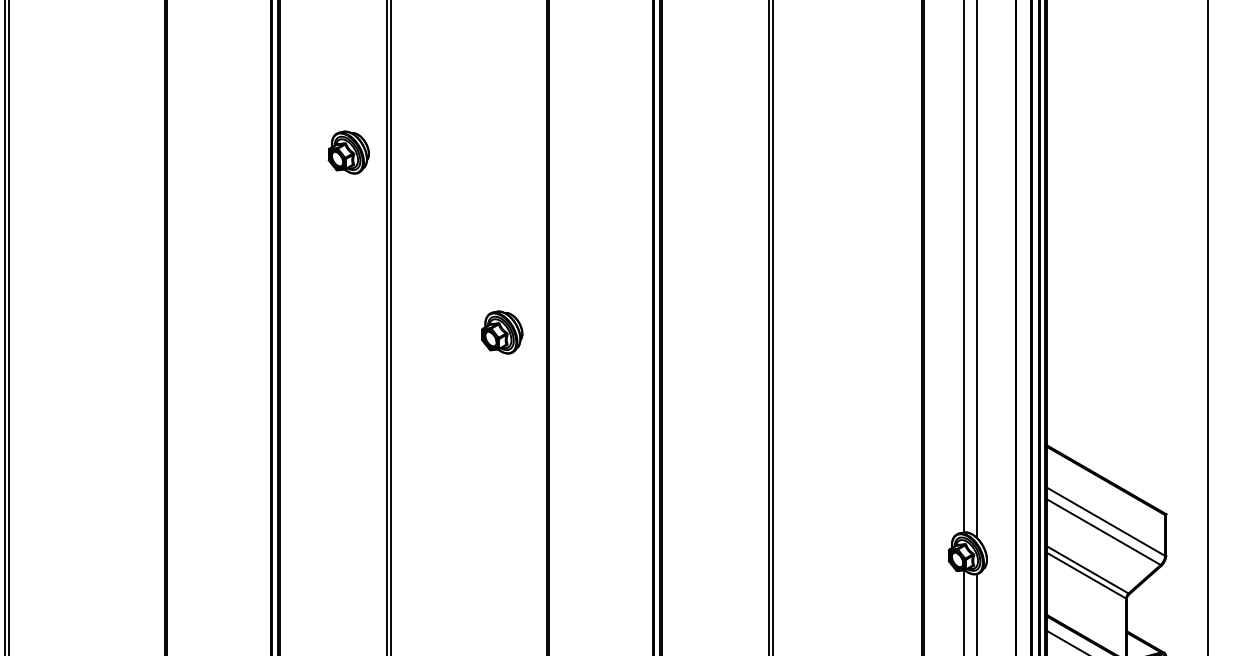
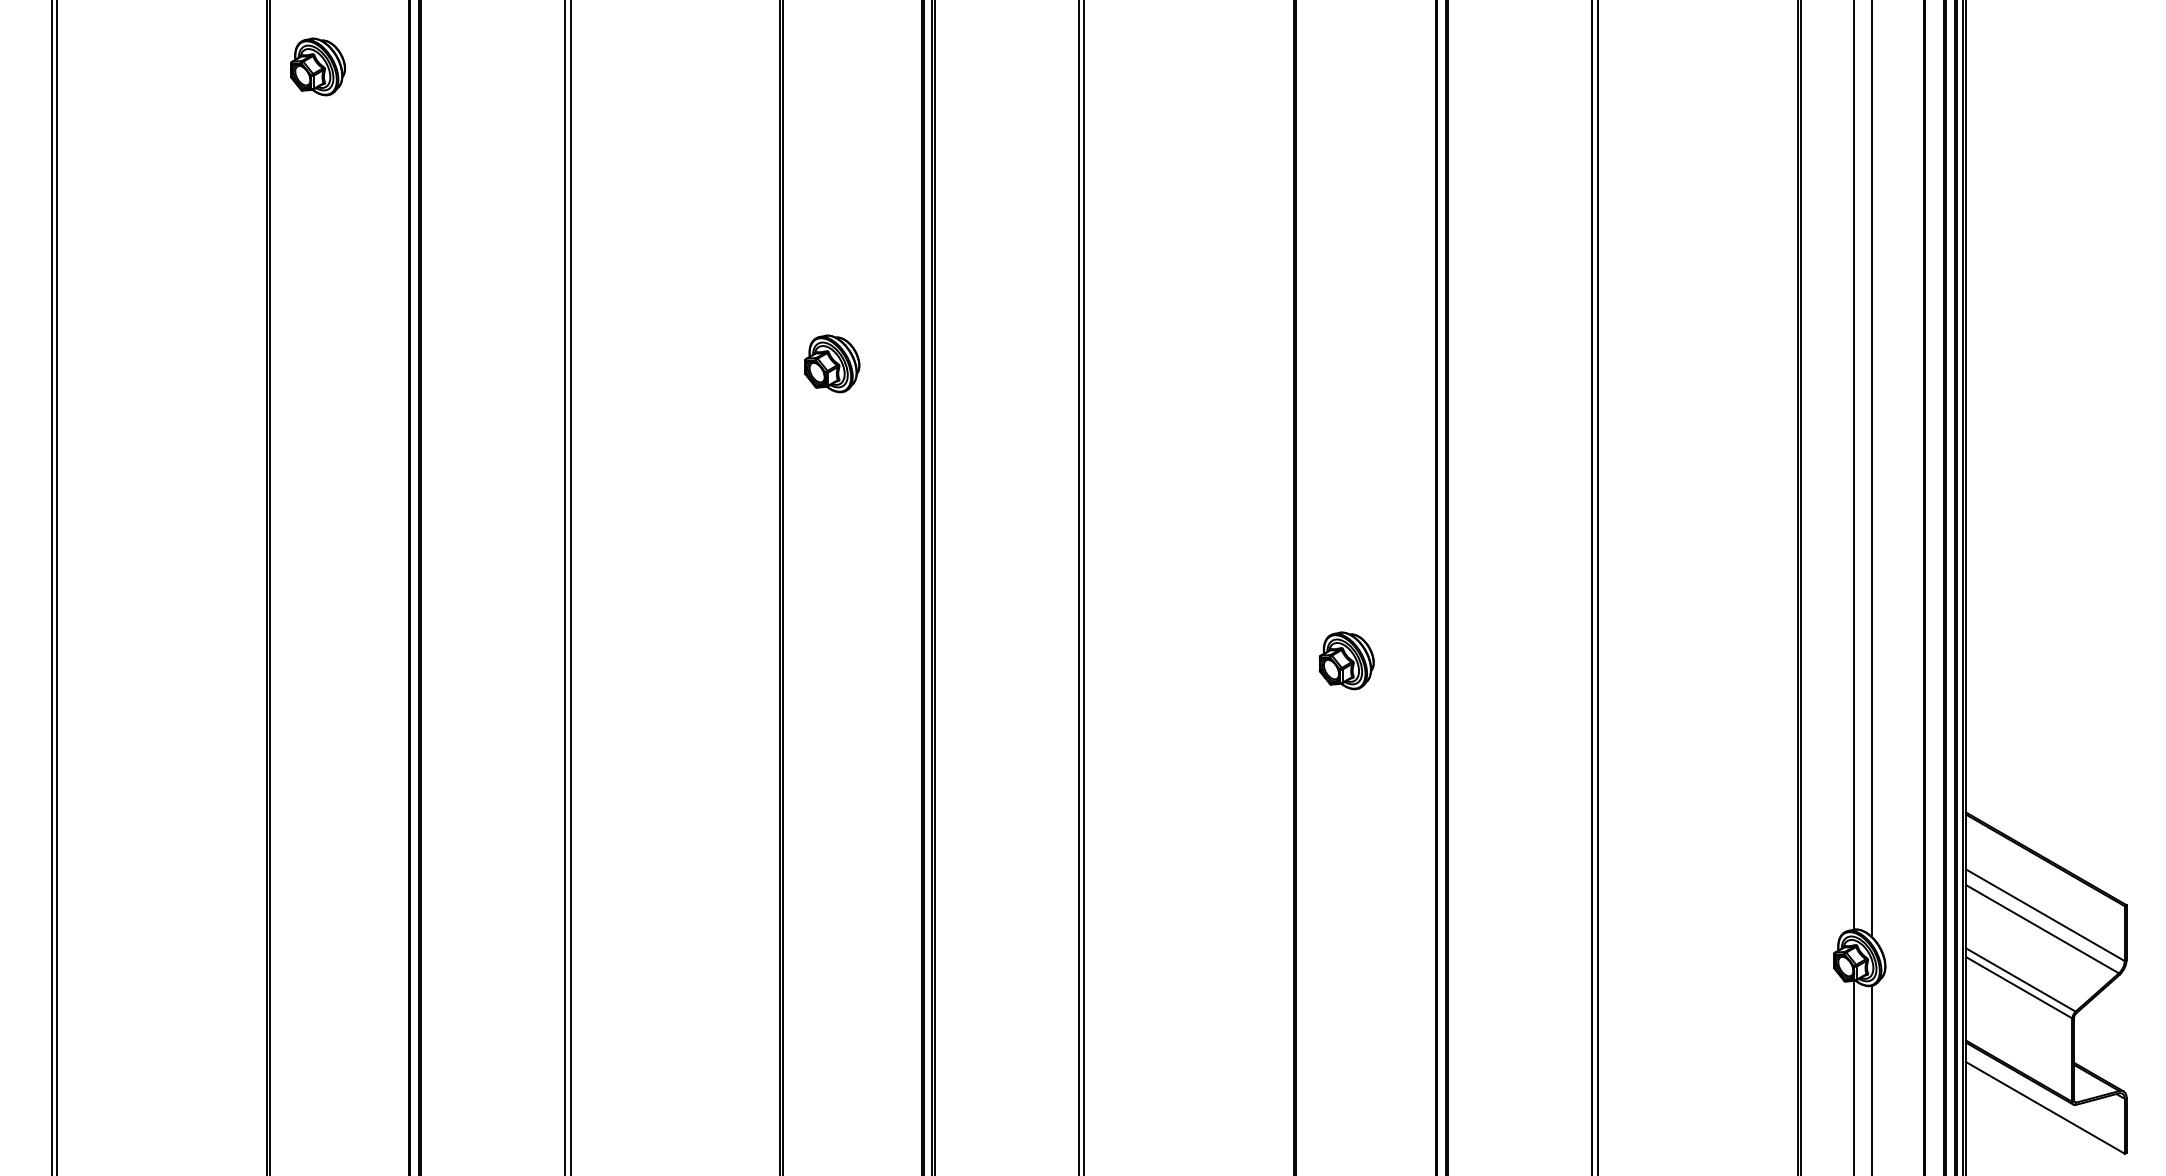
part: (348, 152) -> (832, 363), moved
part: (502, 332) -> (1346, 660), moved

